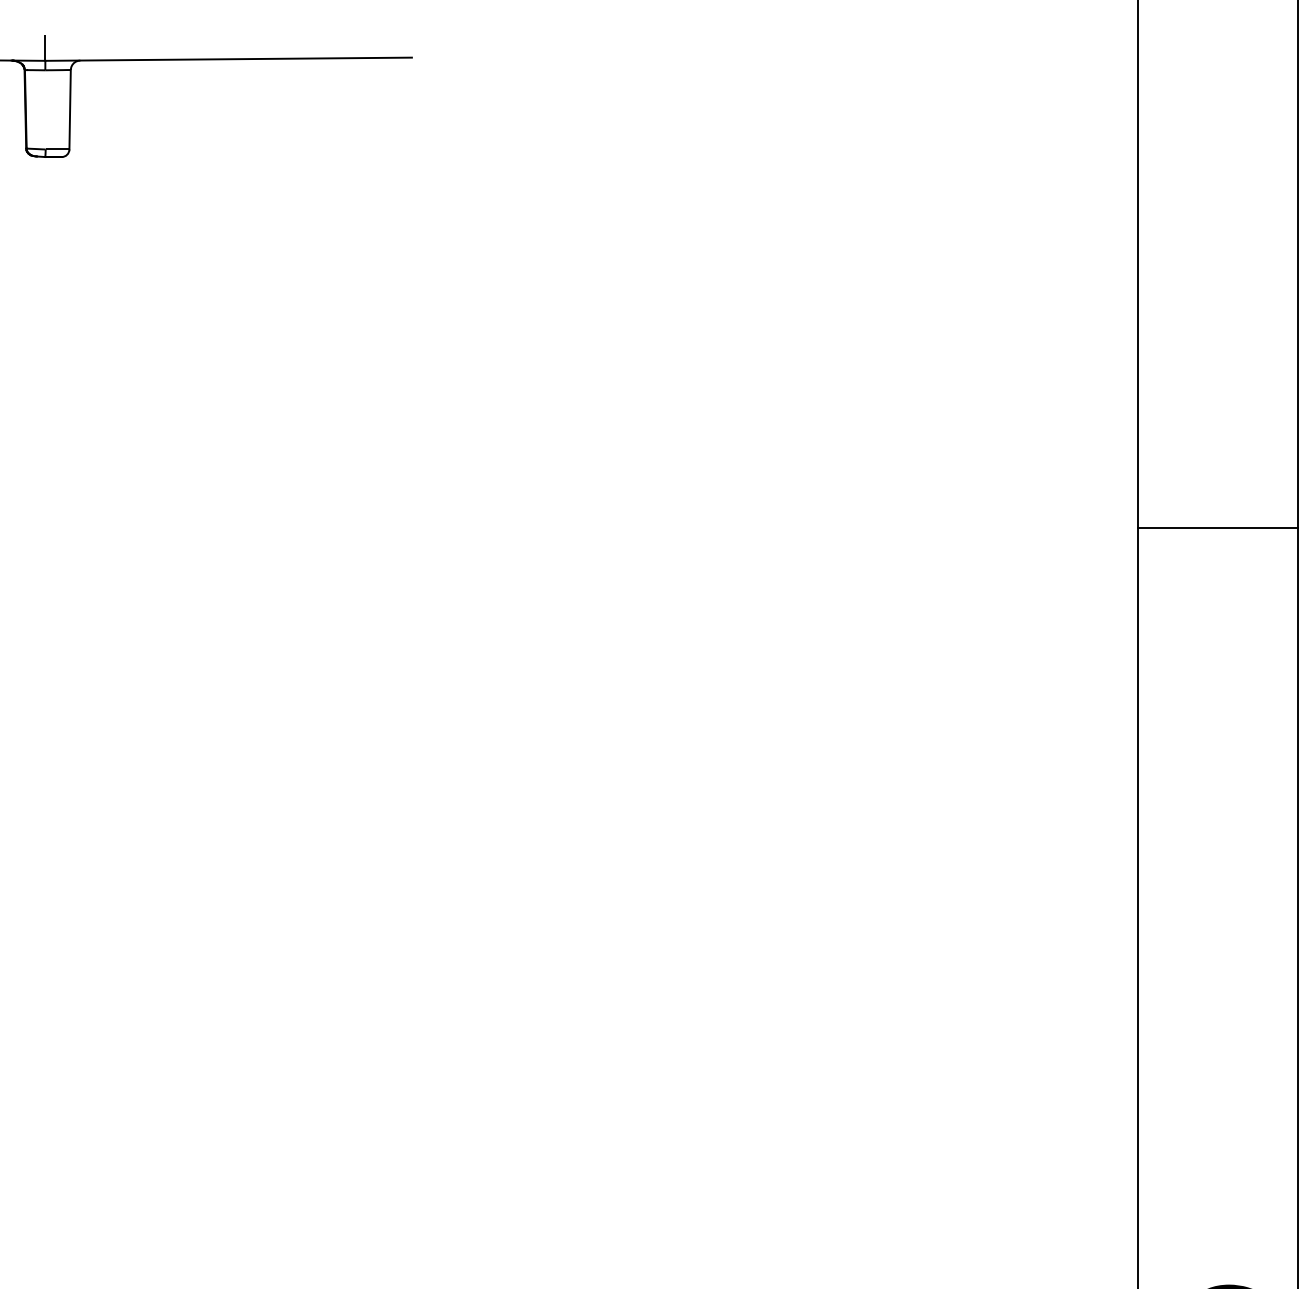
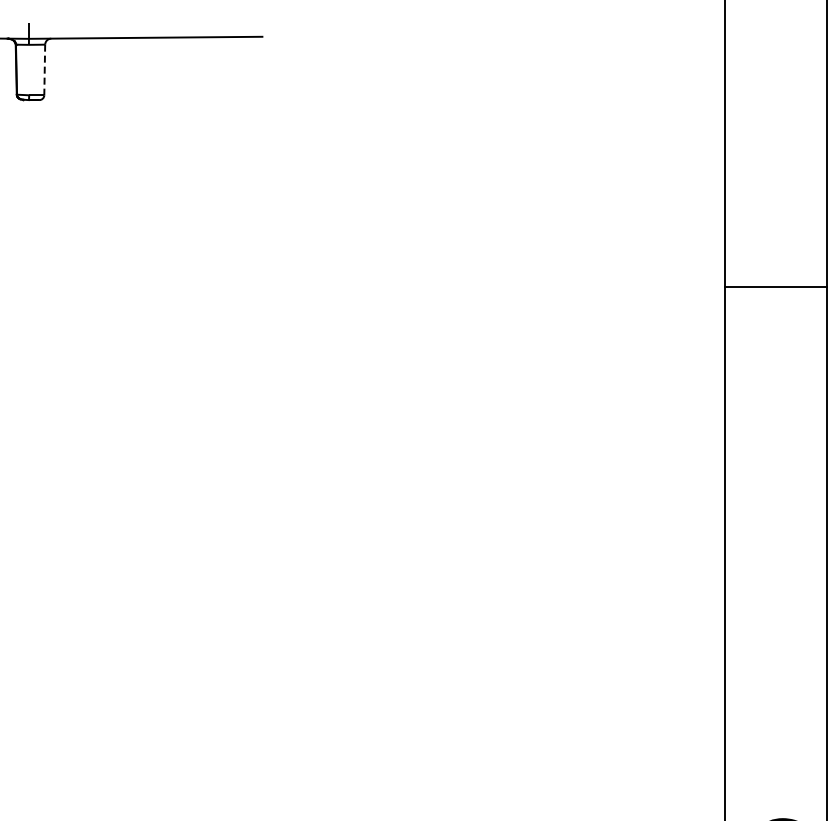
line: (69, 110) -> (44, 70), solid -> dashed
line: (1217, 528) -> (775, 287), moved

